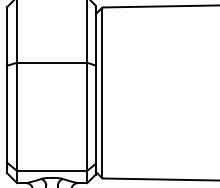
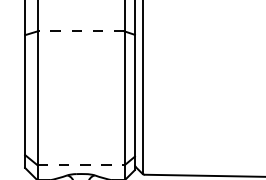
line: (51, 62) -> (80, 31), solid -> dashed
line: (52, 170) -> (81, 164), solid -> dashed

